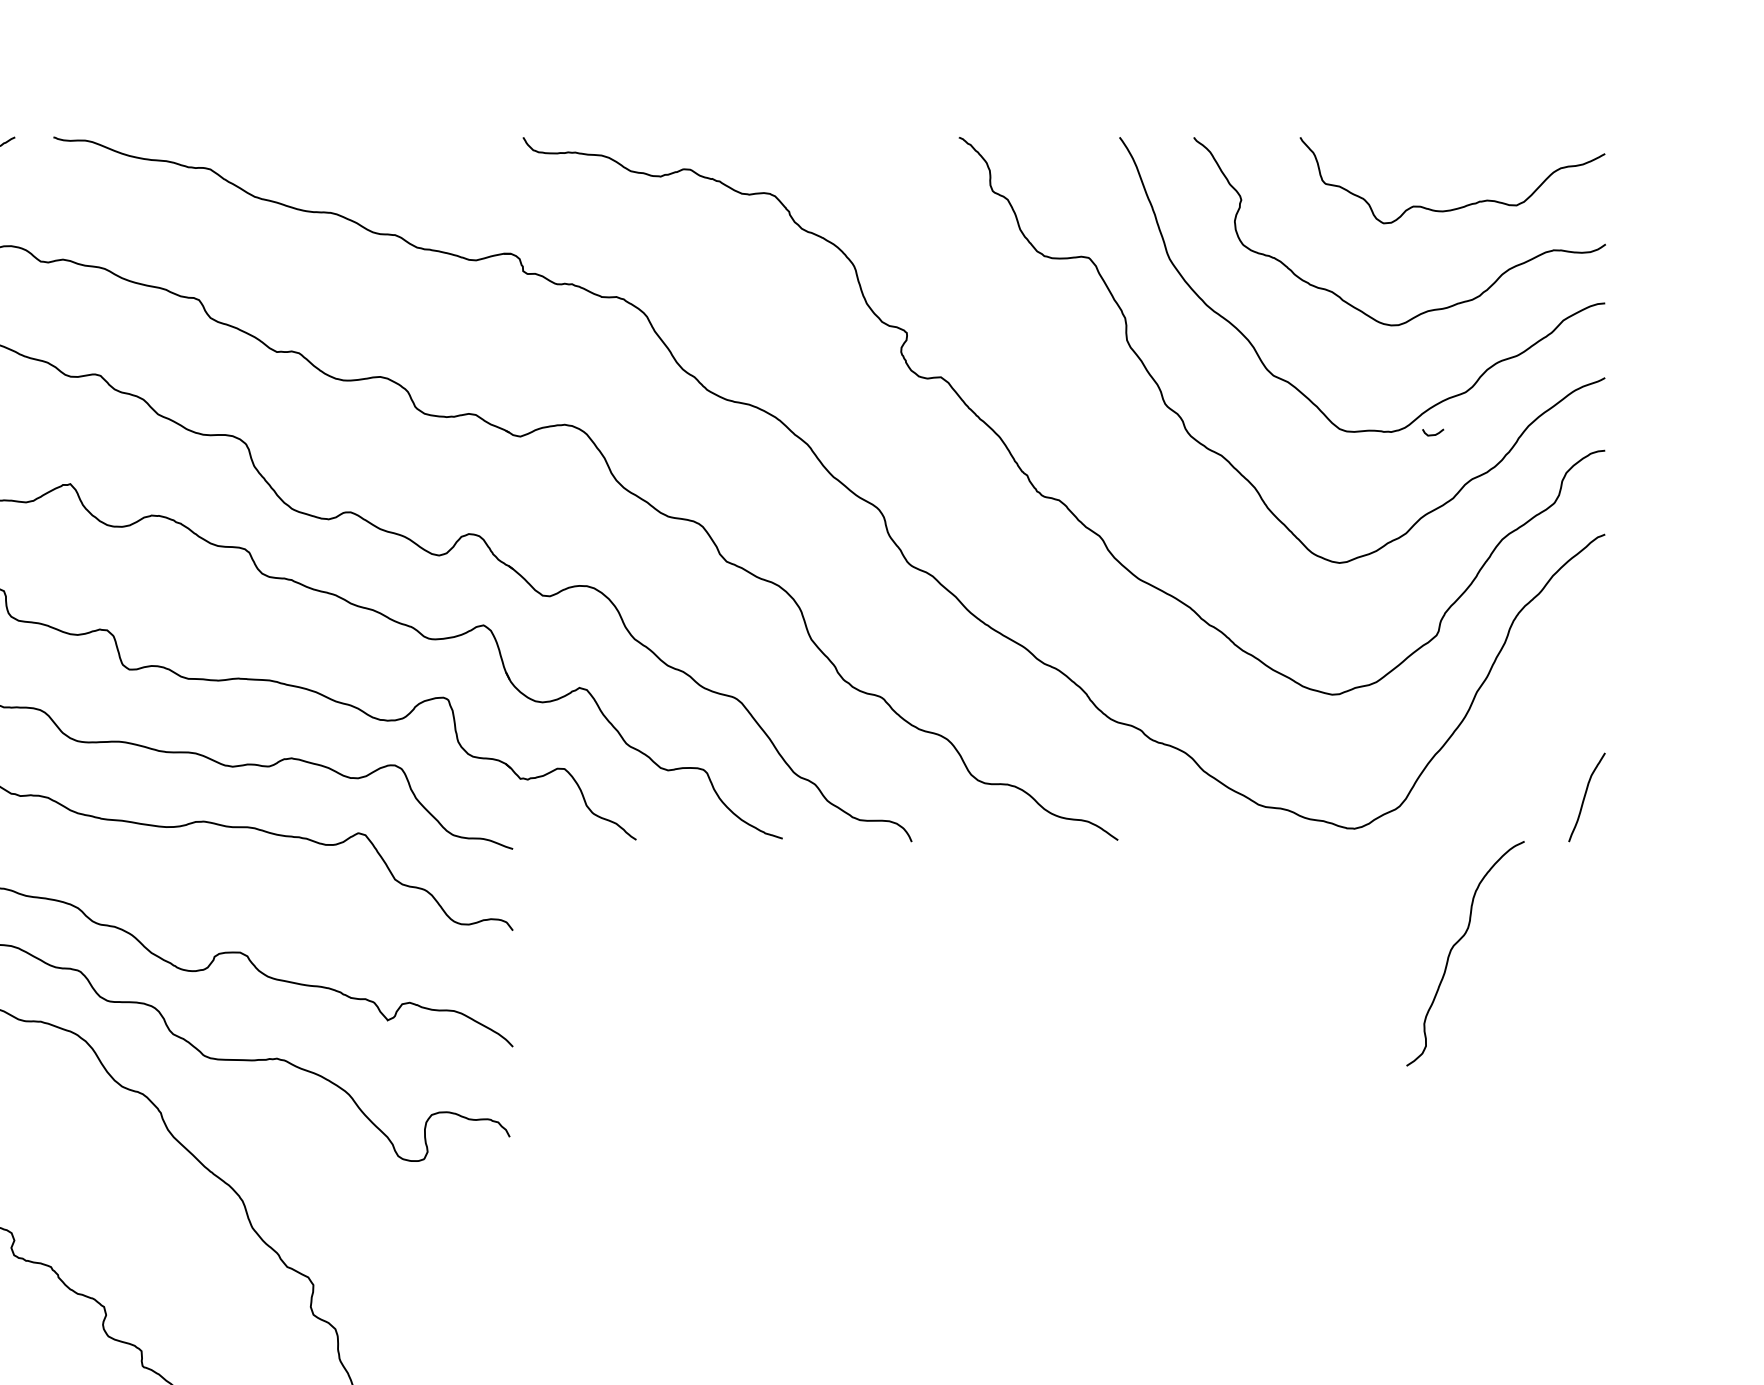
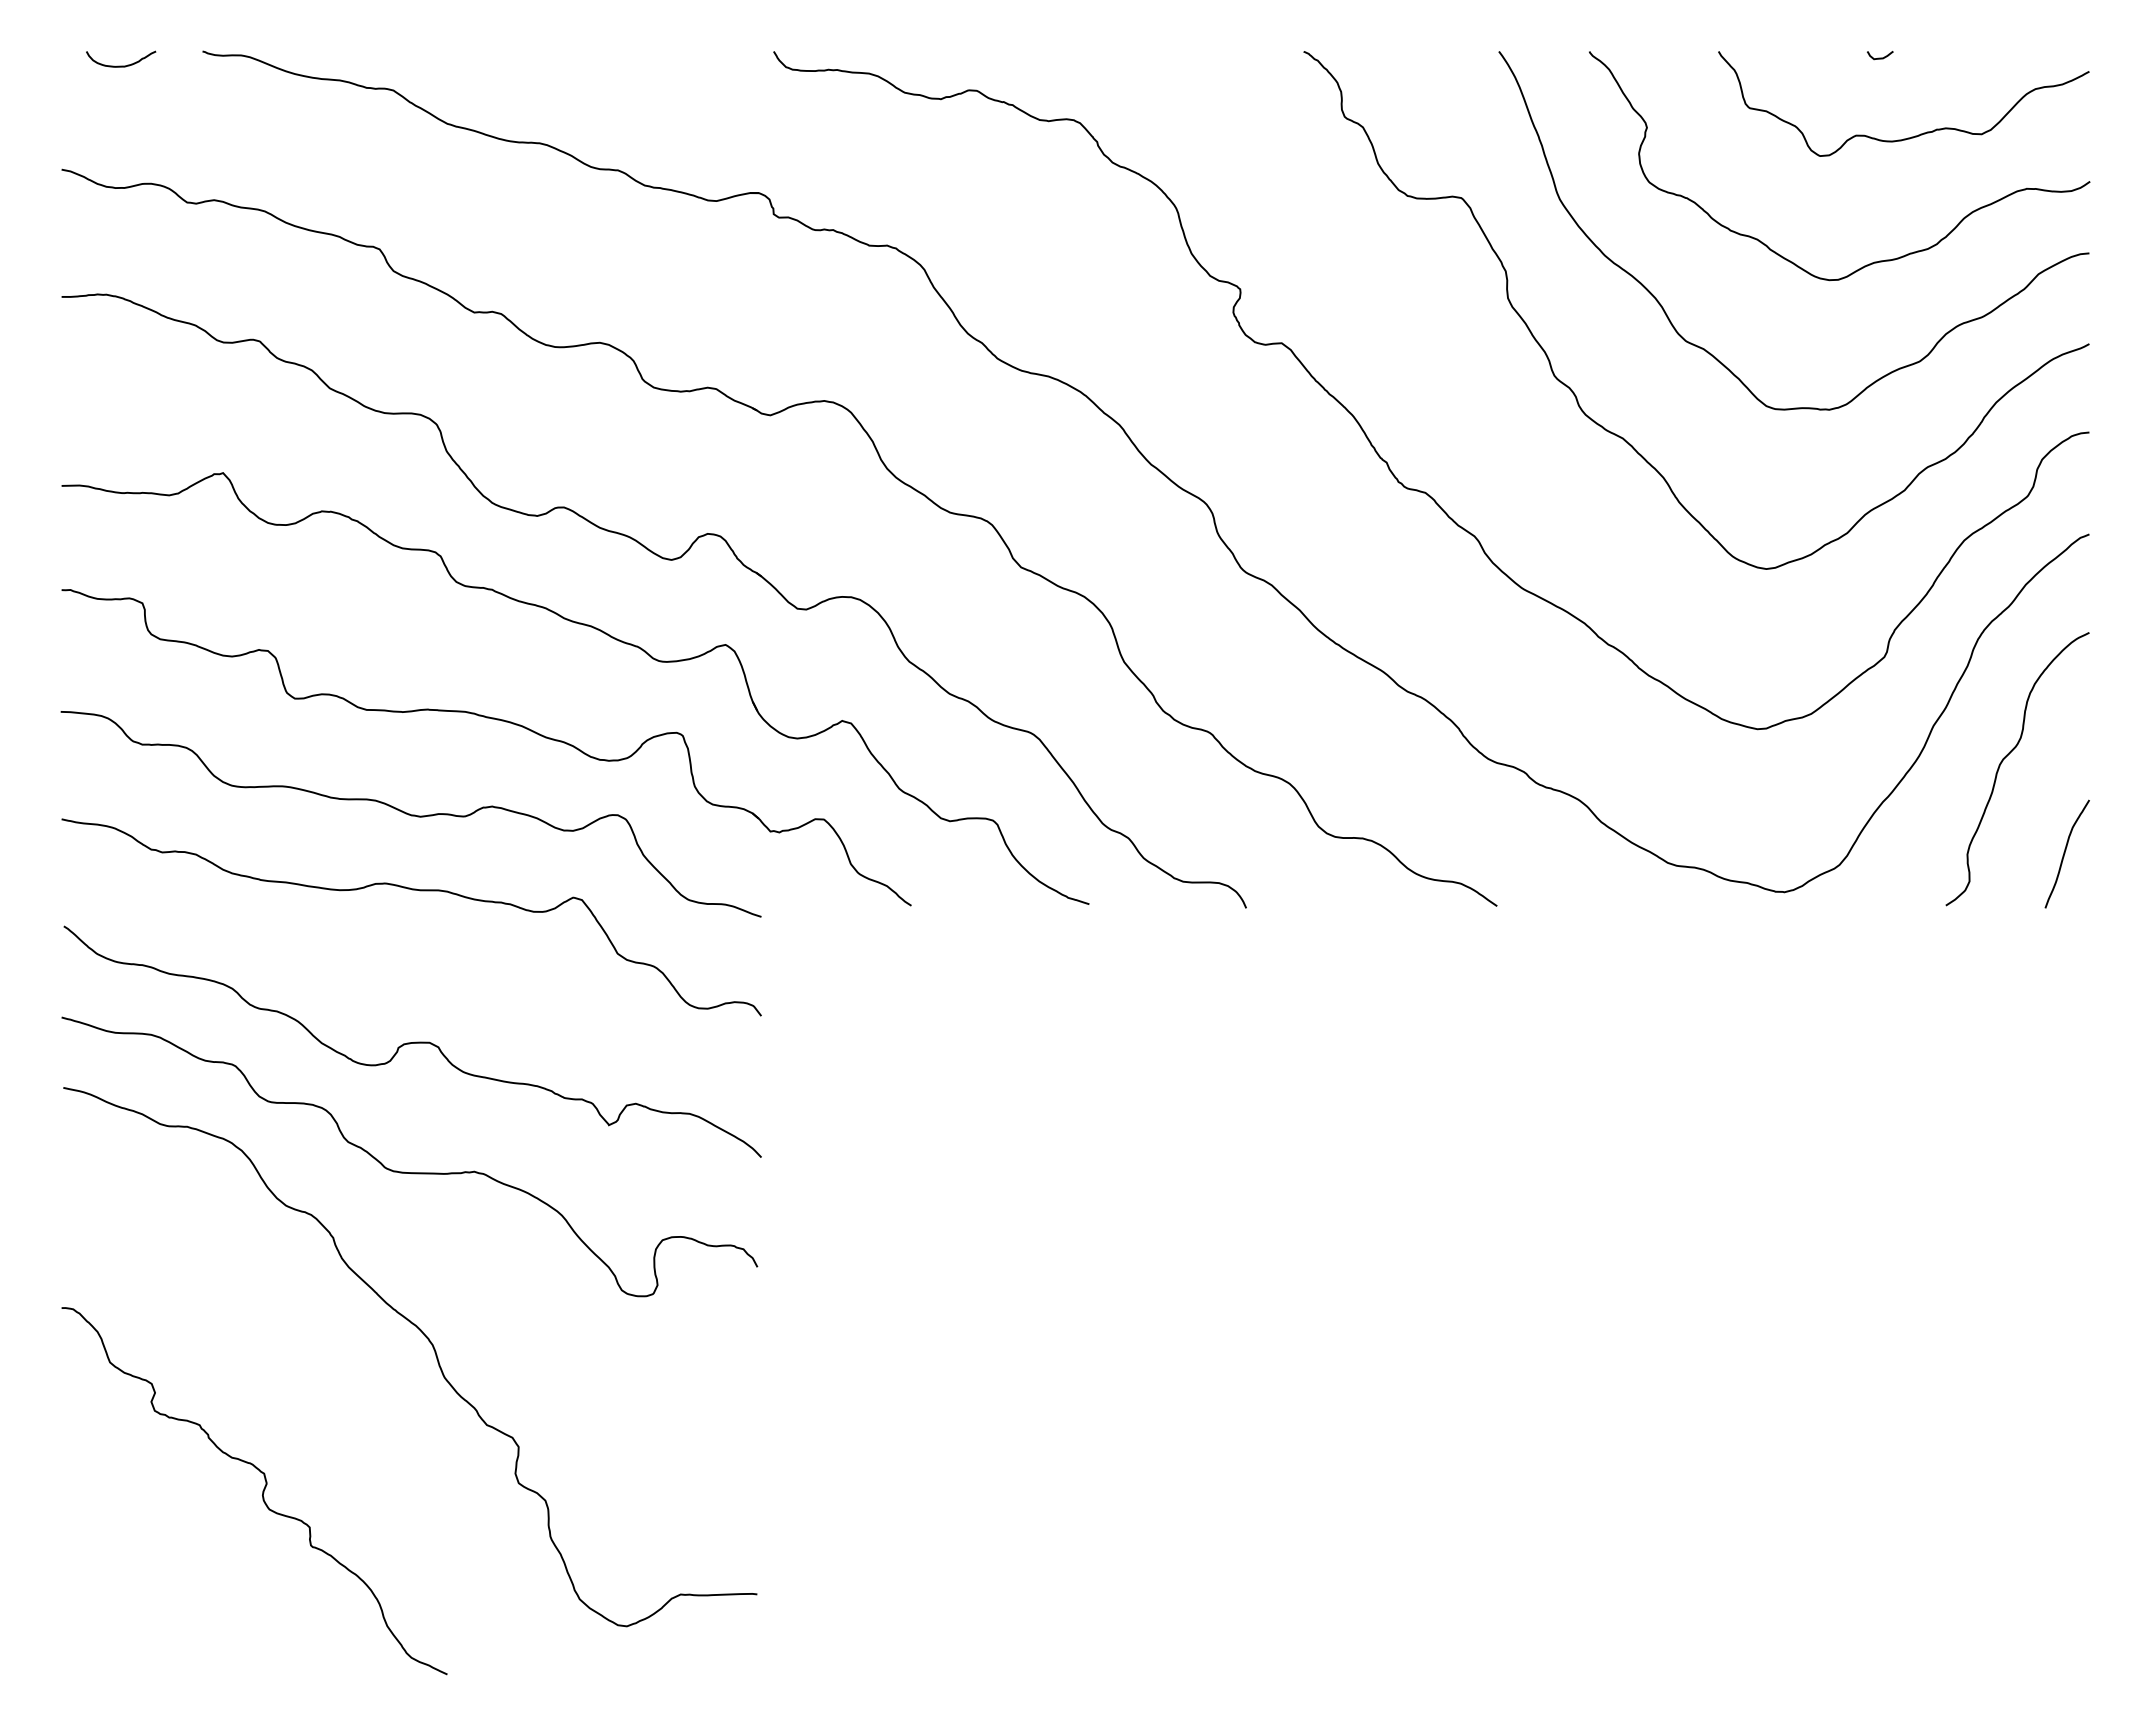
curve: (1433, 434) -> (1880, 57), moved
curve: (1453, 947) -> (2003, 761), moved

